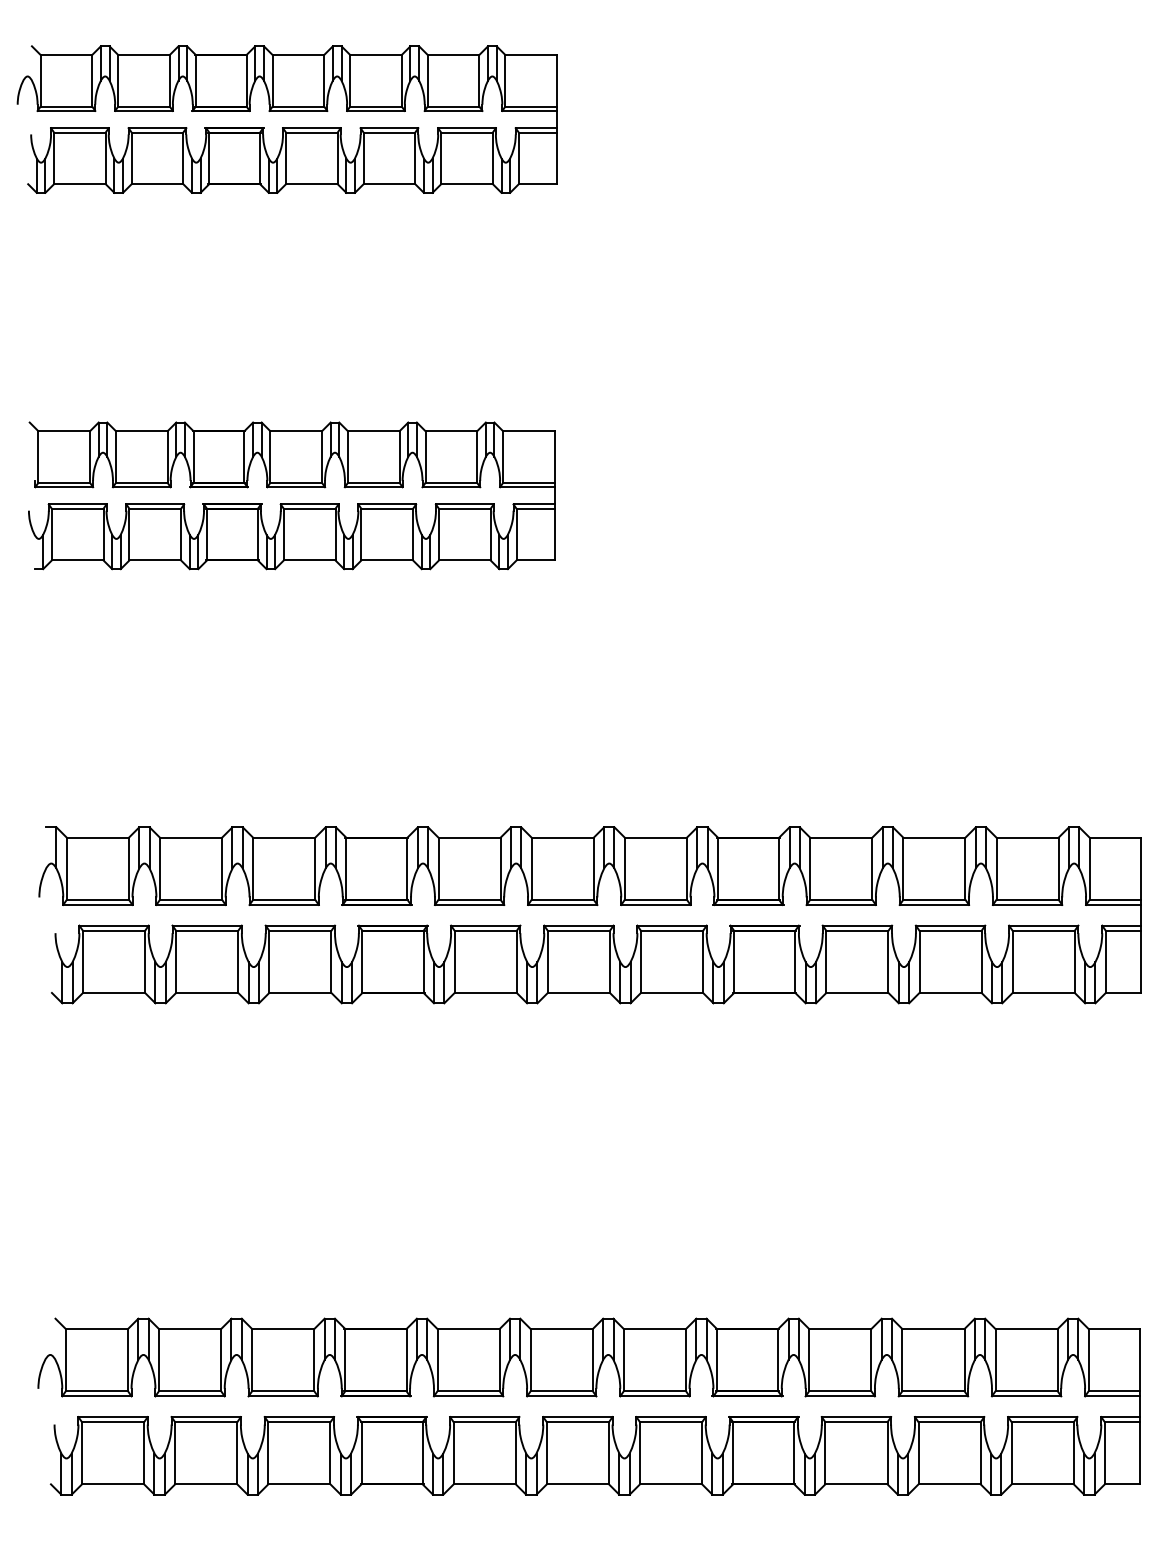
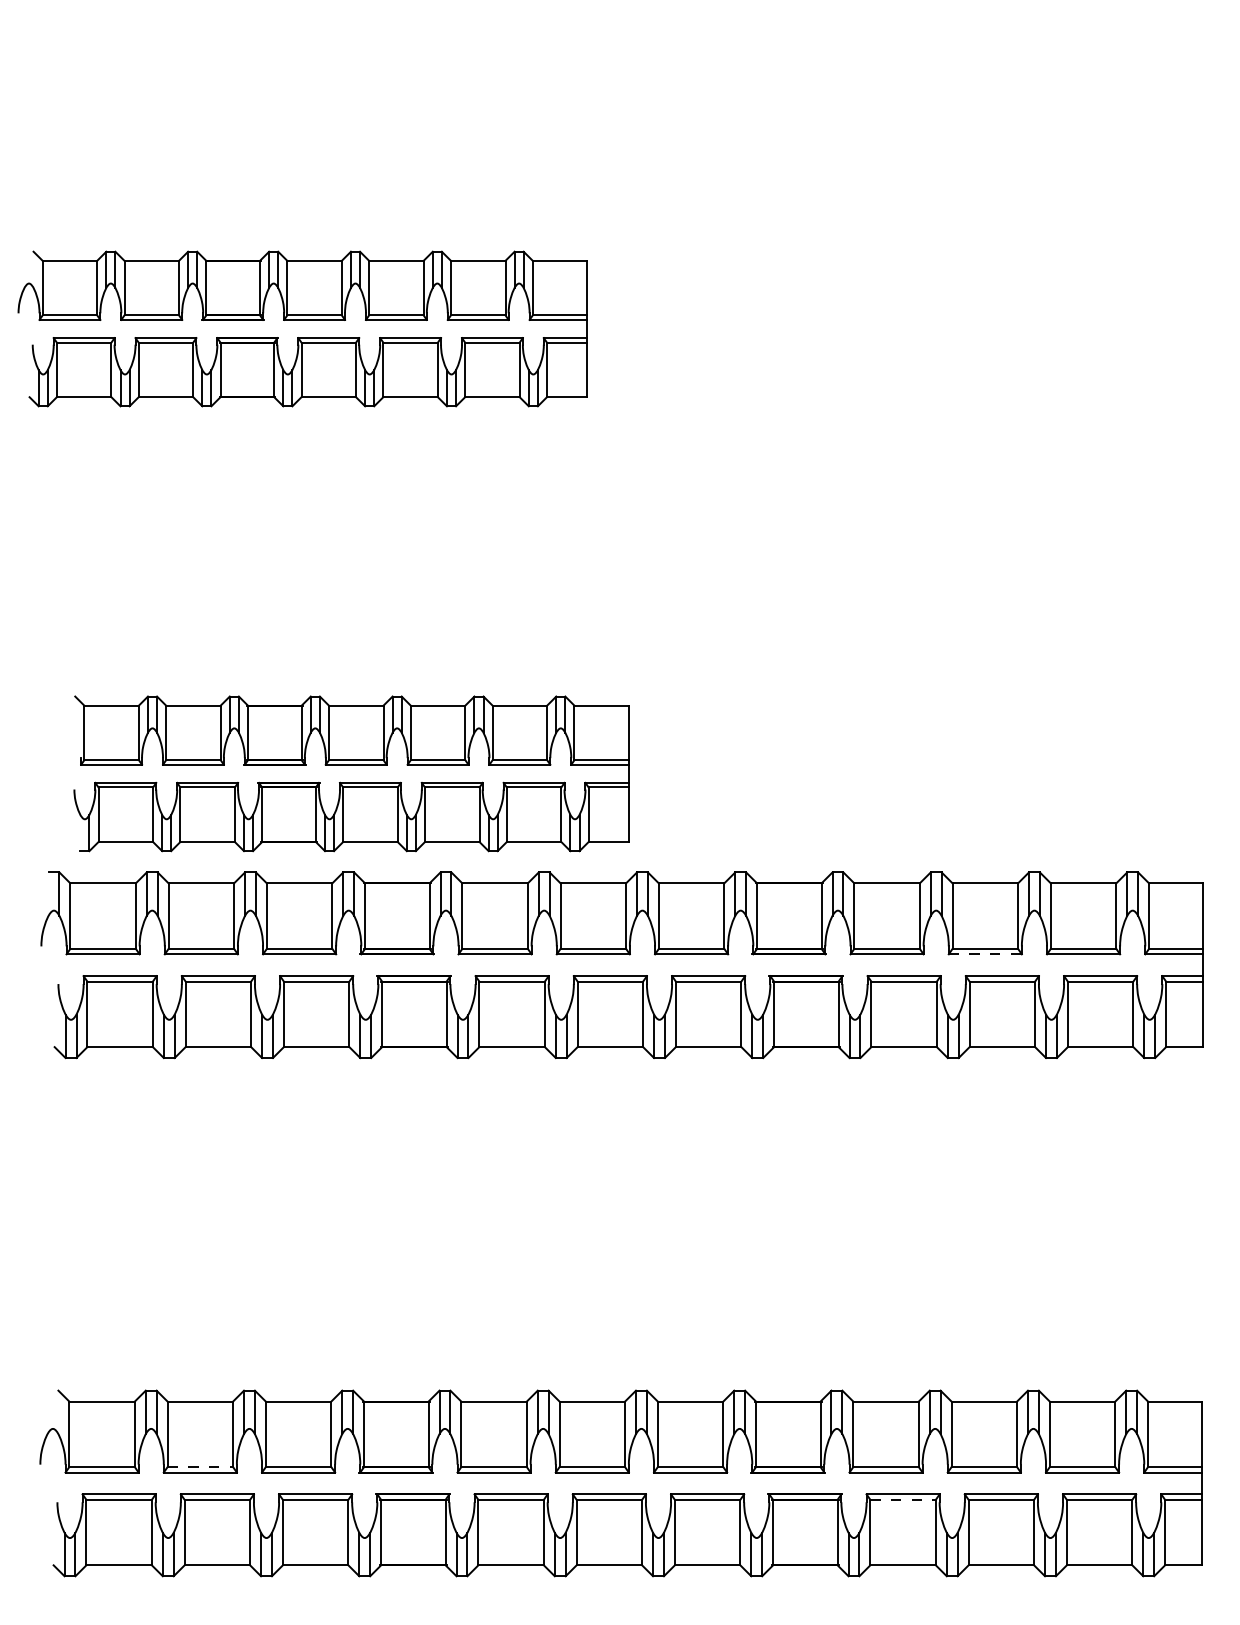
part: (286, 111) -> (302, 320), moved
part: (291, 487) -> (351, 765), moved
line: (934, 905) -> (985, 954), solid -> dashed
line: (190, 1391) -> (200, 1467), solid -> dashed
line: (856, 1421) -> (903, 1499), solid -> dashed

